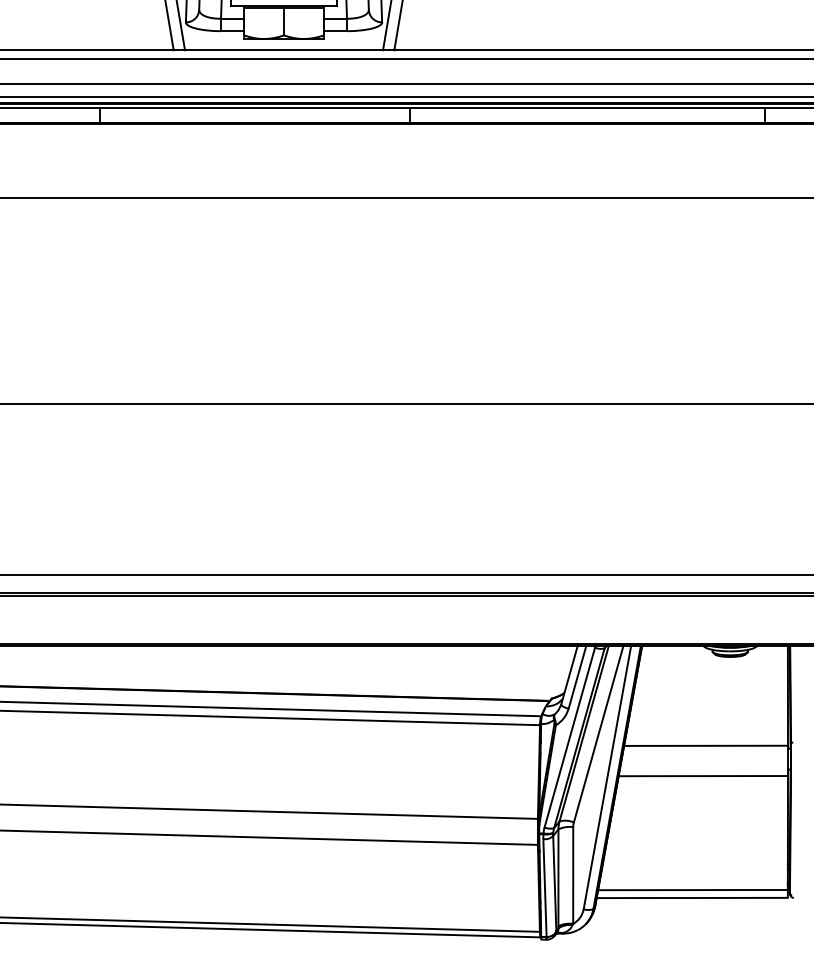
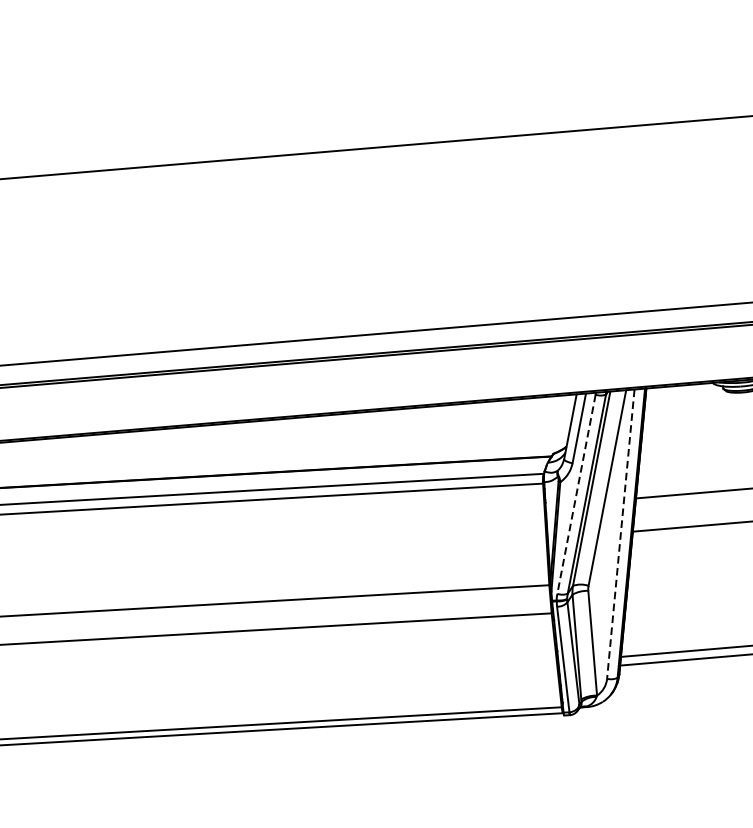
line: (569, 738) -> (576, 495), solid -> dashed
line: (607, 777) -> (620, 534), solid -> dashed

